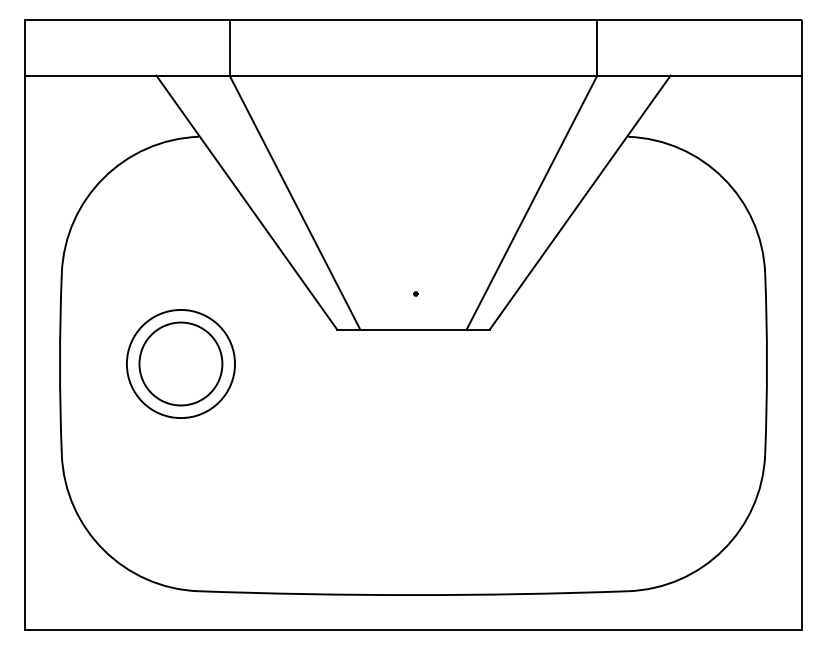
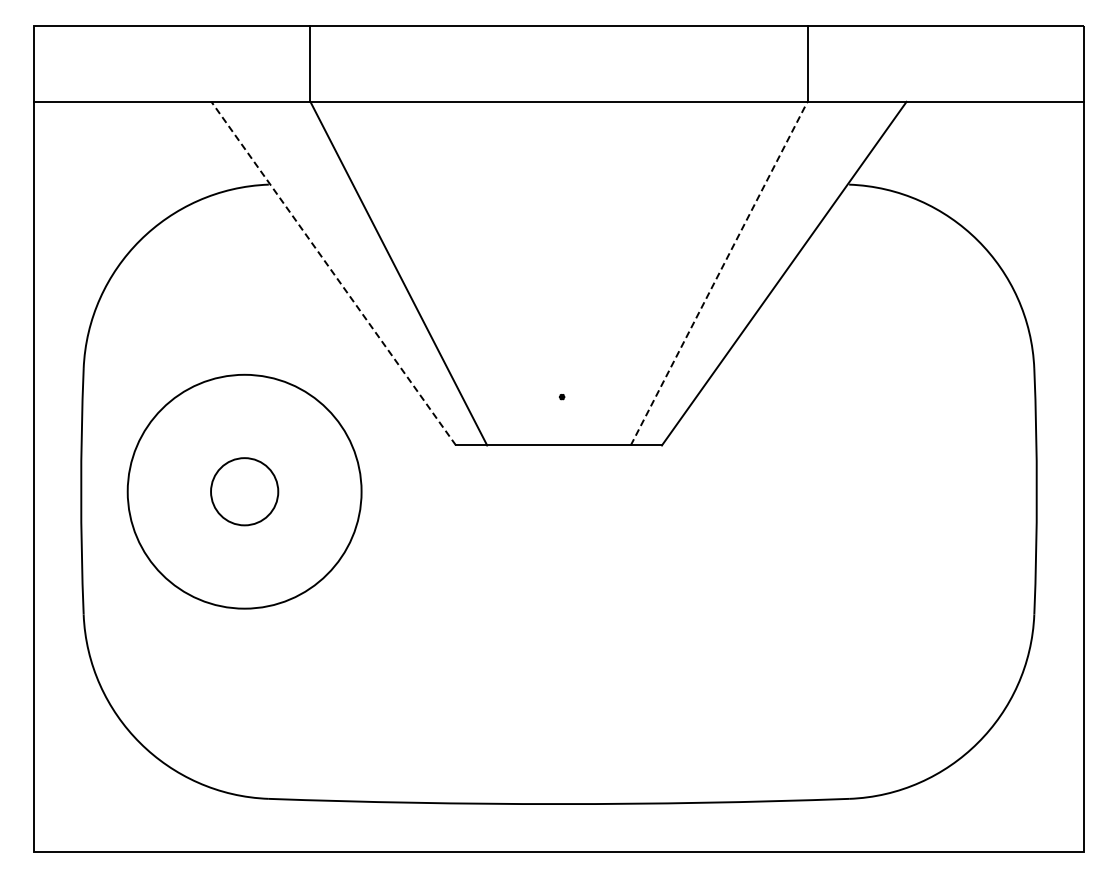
line: (246, 202) -> (333, 273), solid -> dashed
line: (532, 202) -> (719, 273), solid -> dashed
circle: (180, 363) -> (244, 491), size x0.6
circle: (180, 363) -> (244, 491), size x1.6

